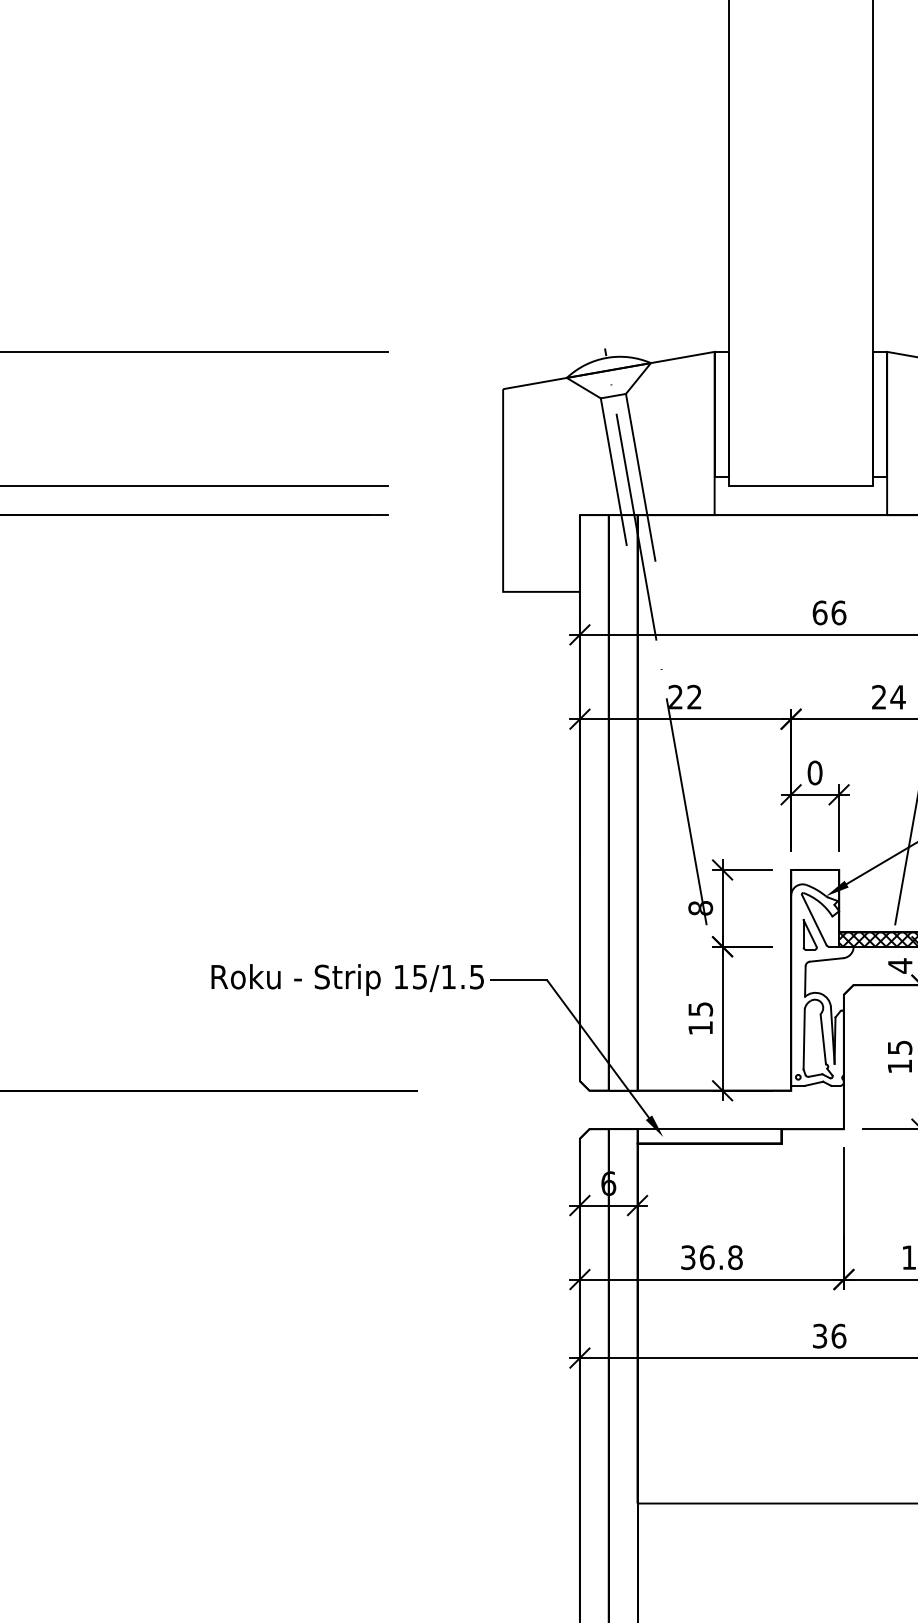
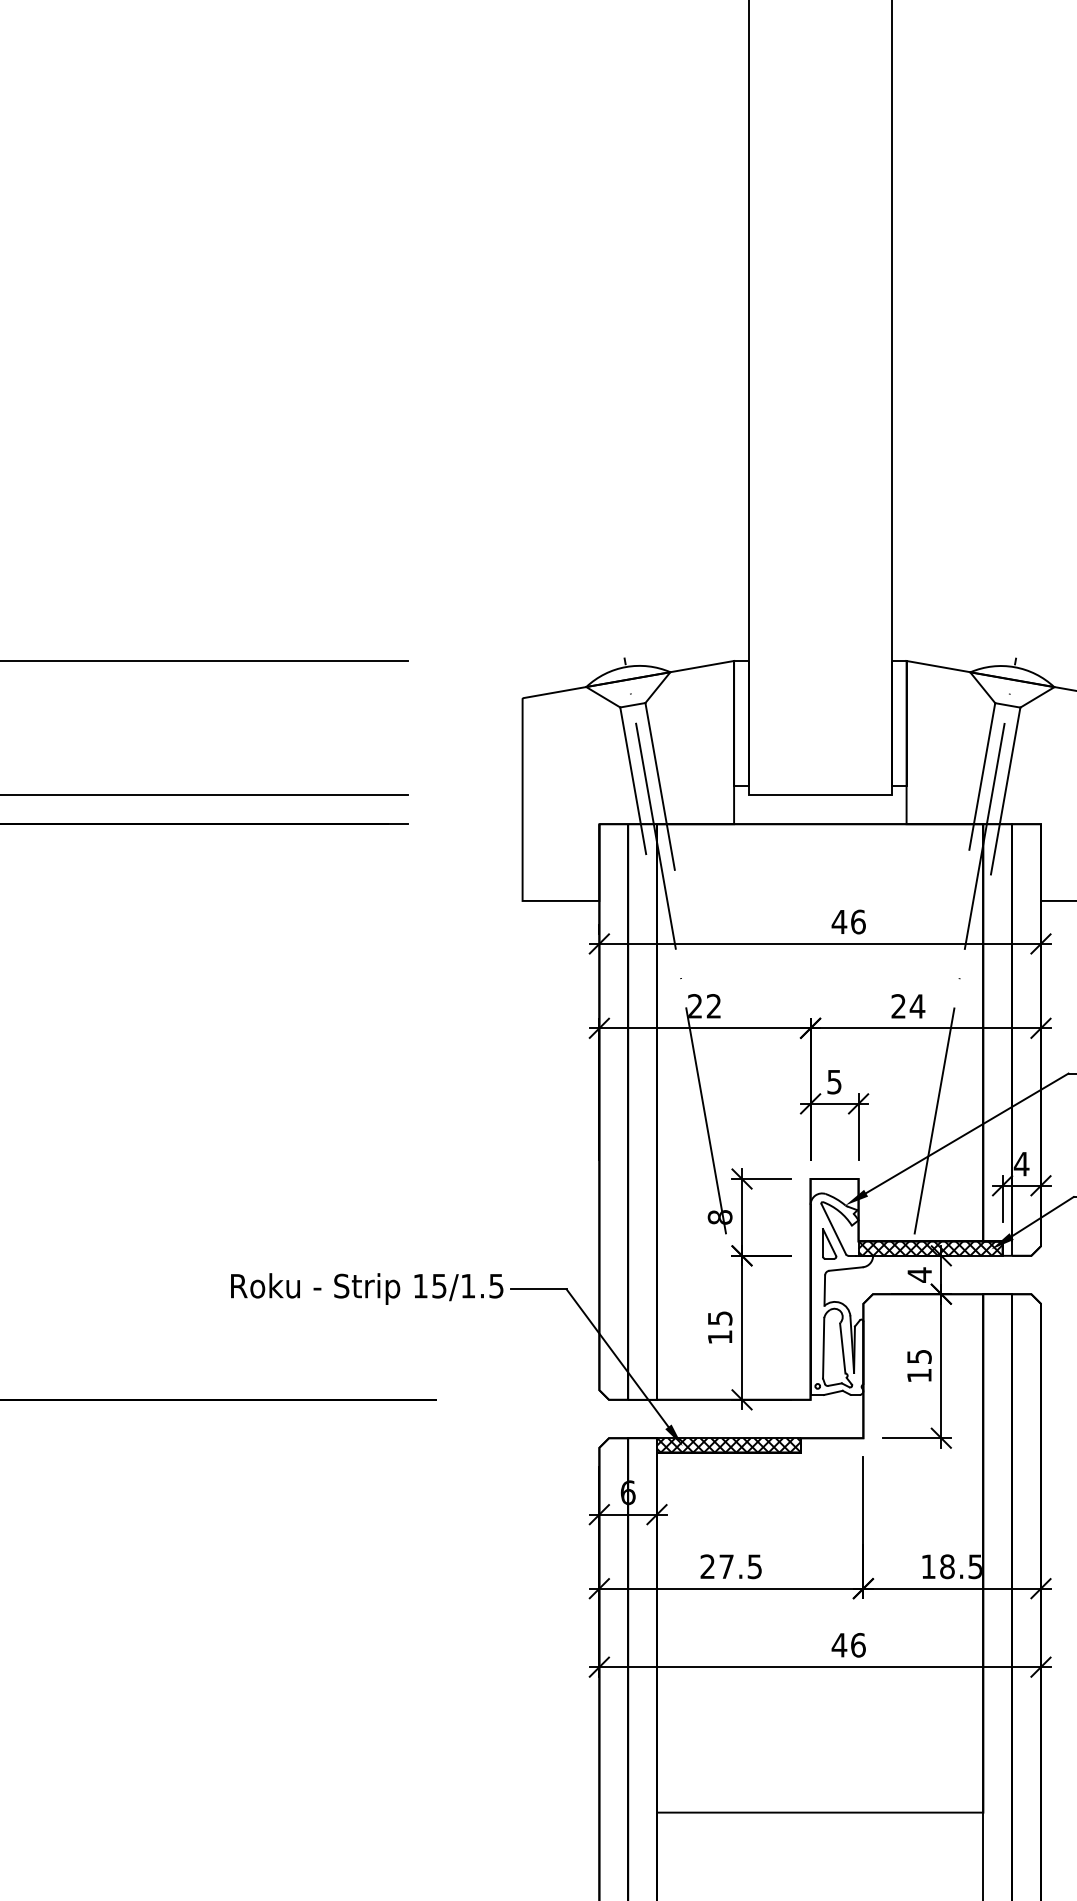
text: (820, 612) -> (839, 921), 66 -> 46
text: (815, 772) -> (834, 1081), 0 -> 5
hatch: (709, 1136) -> (728, 1445), added
text: (712, 1257) -> (731, 1566), 36.8 -> 27.5
text: (820, 1335) -> (839, 1644), 36 -> 46

